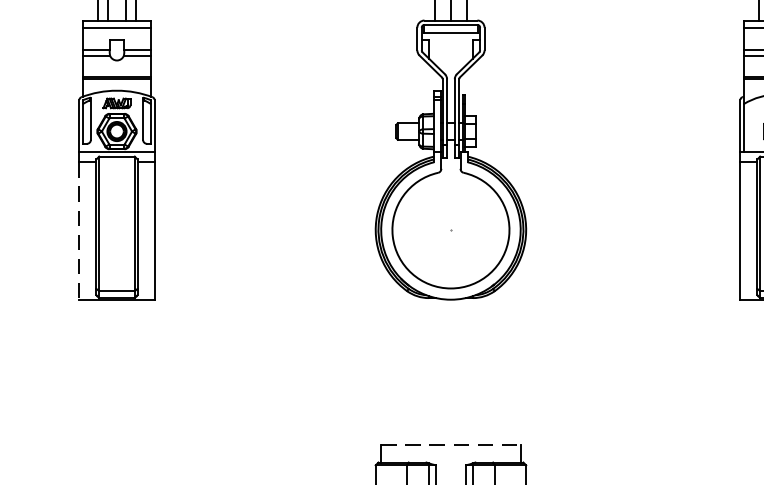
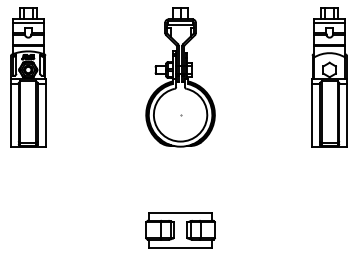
line: (77, 231) -> (10, 115), dashed -> solid
line: (450, 444) -> (180, 212), dashed -> solid

